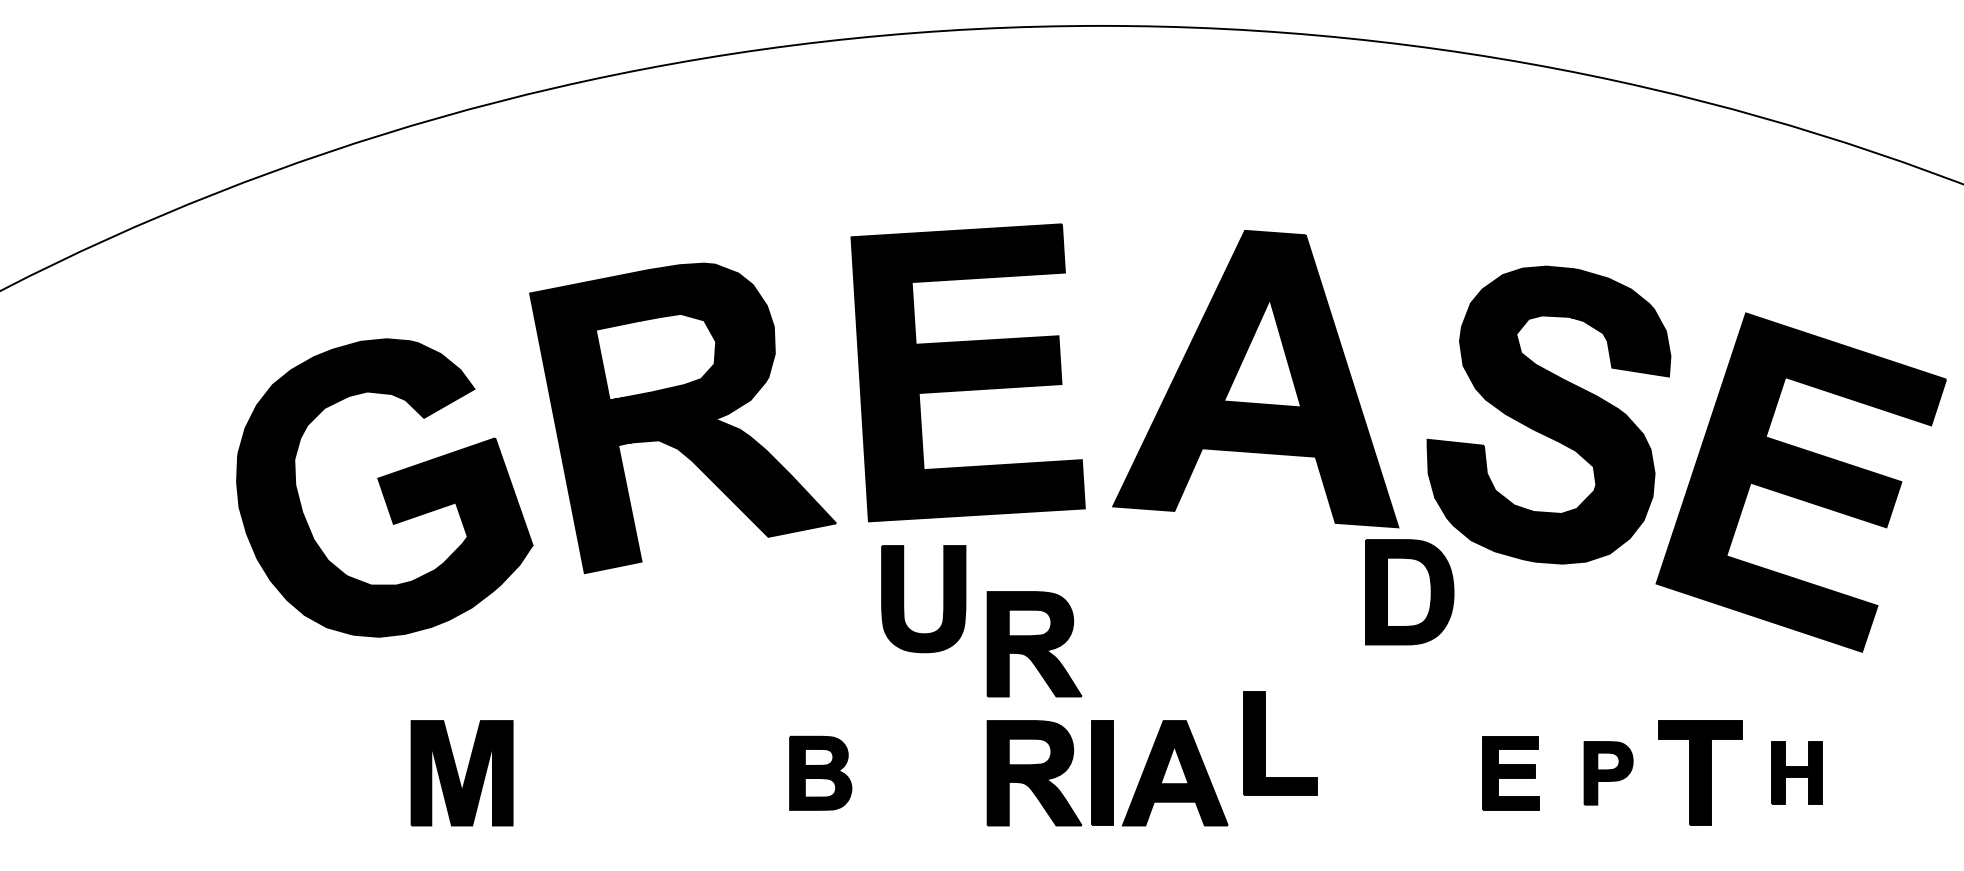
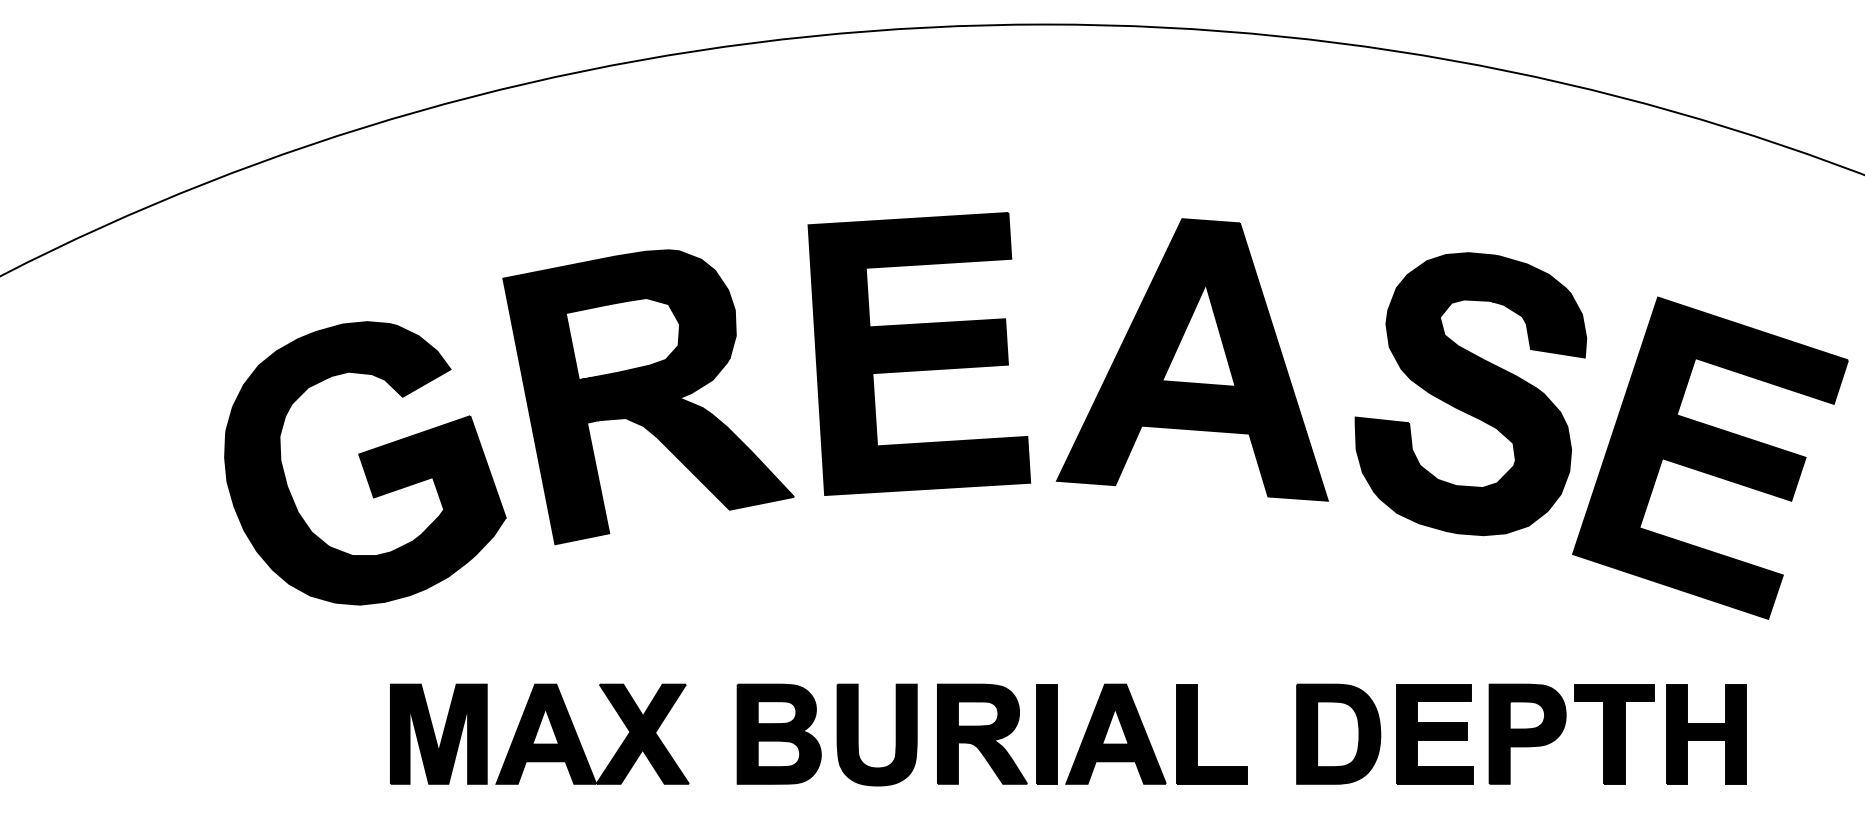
part: (1409, 592) -> (1338, 734), moved
part: (904, 599) -> (858, 735), moved
part: (1034, 644) -> (982, 611), removed
part: (1265, 743) -> (1197, 734), moved
part: (1510, 772) -> (1434, 733), size x1.43
part: (1796, 772) -> (1705, 733), size x1.67
part: (820, 773) -> (779, 734), size x1.43
part: (1608, 773) -> (1527, 734), size x1.67
part: (609, 776) -> (578, 737), added

